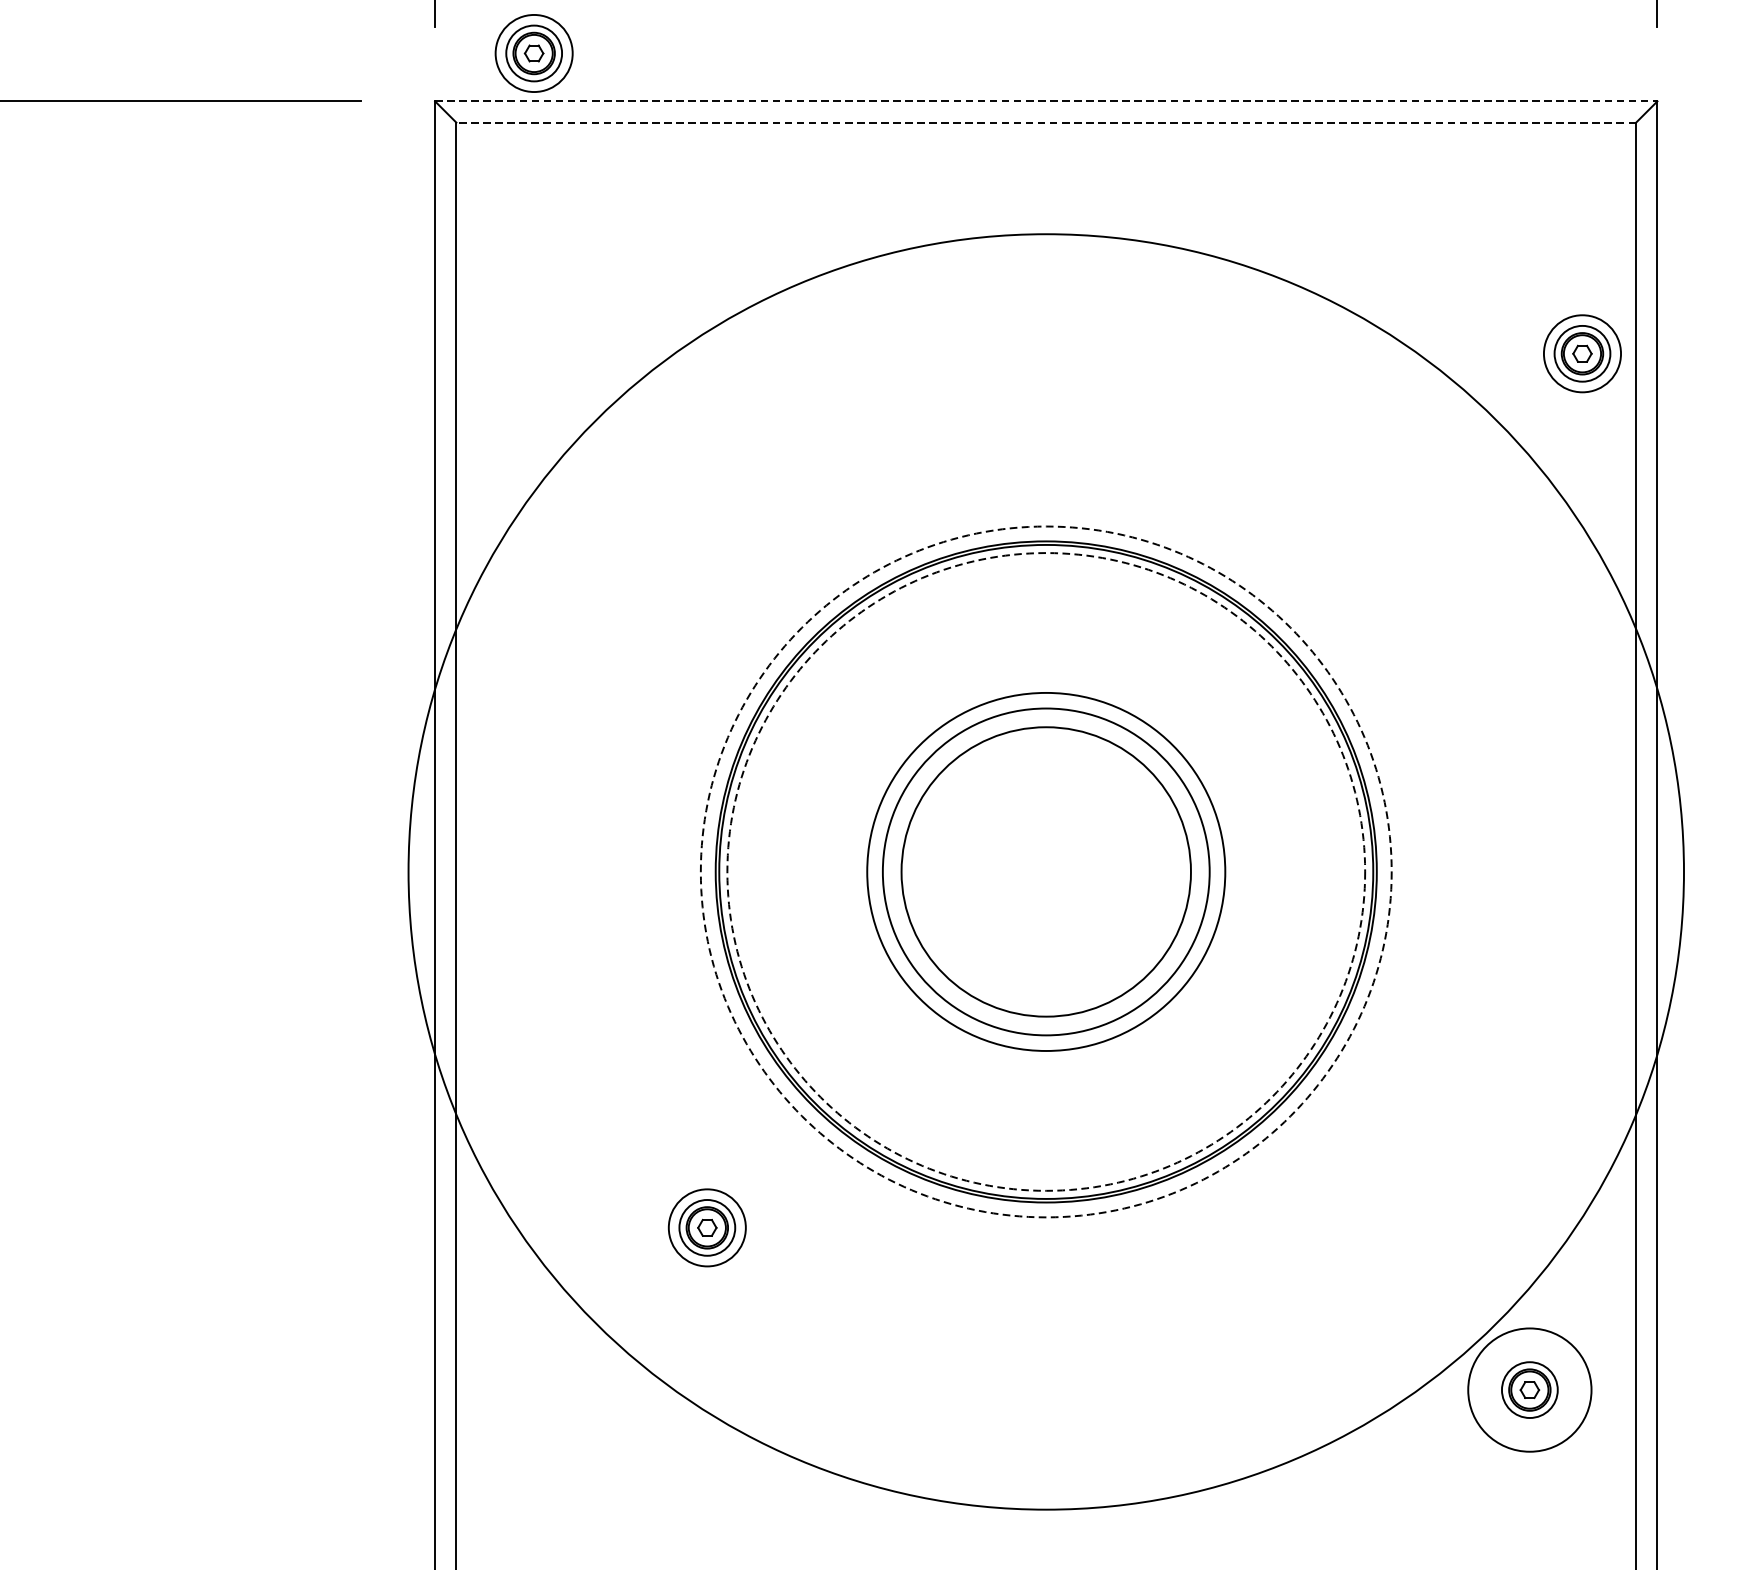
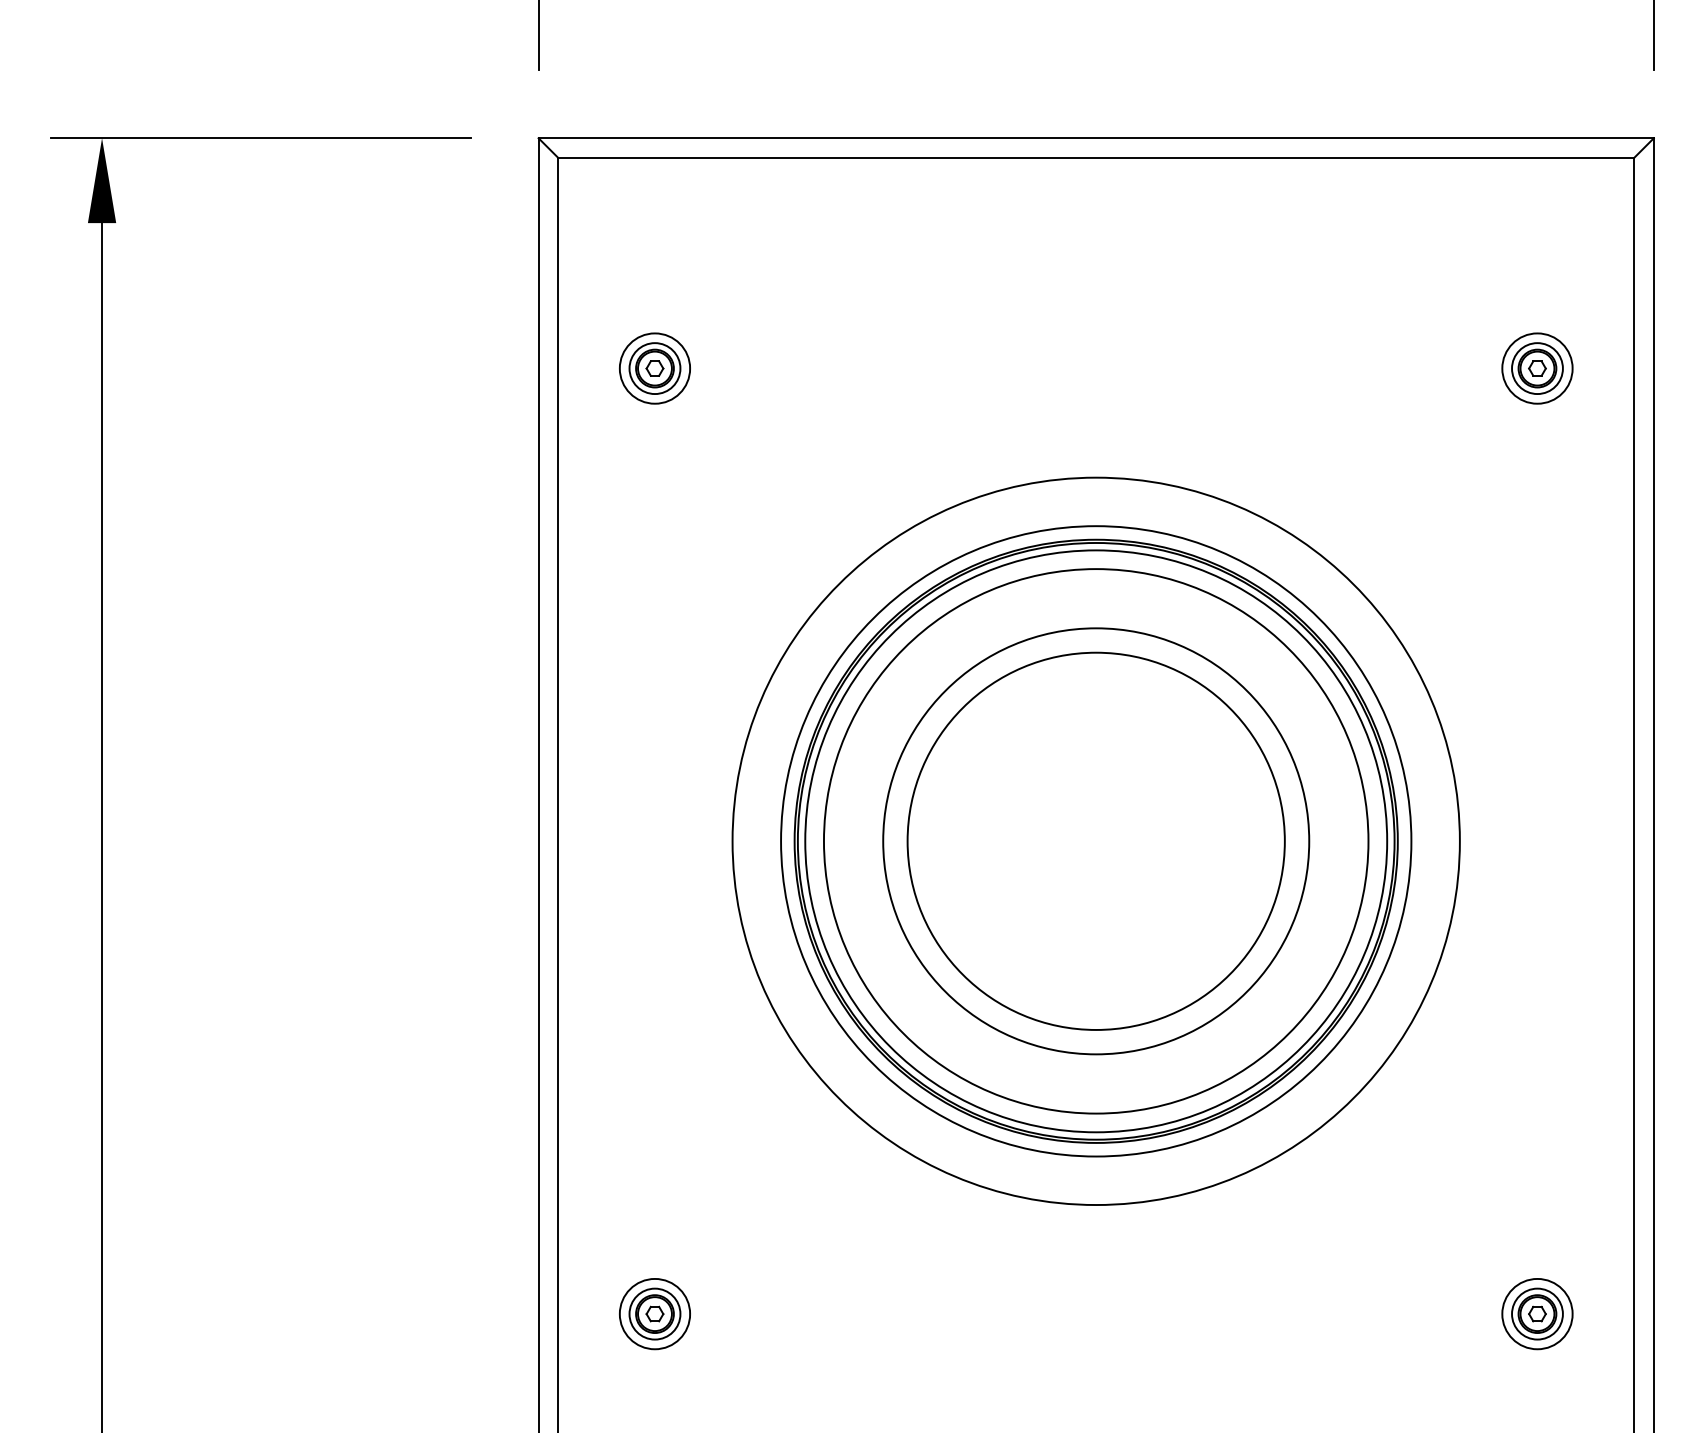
part: (533, 53) -> (654, 368), moved
line: (1046, 101) -> (1096, 138), dashed -> solid
line: (1045, 122) -> (1095, 157), dashed -> solid
part: (1582, 353) -> (1537, 368), moved
circle: (1045, 871) -> (1095, 840), size x1.43
circle: (1045, 872) -> (1095, 841), size x0.62
circle: (1045, 872) -> (1095, 841), size x1.67
circle: (1046, 872) -> (1096, 841), dashed -> solid
circle: (1046, 872) -> (1096, 841), dashed -> solid
circle: (1046, 872) -> (1096, 841), size x1.43
part: (706, 1228) -> (654, 1314), moved
circle: (1529, 1389) -> (1537, 1313), size x0.62

